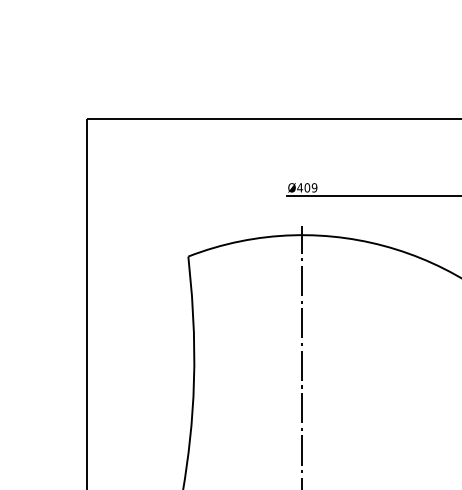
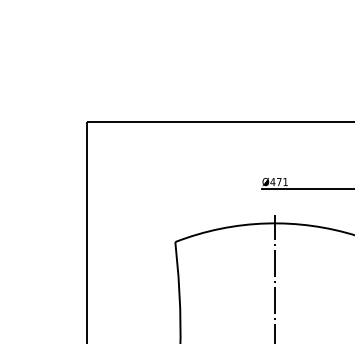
text: (310, 187) -> (281, 181), Ø409 -> Ø471

